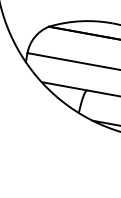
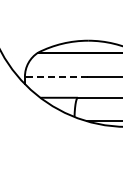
line: (65, 59) -> (56, 76), solid -> dashed

